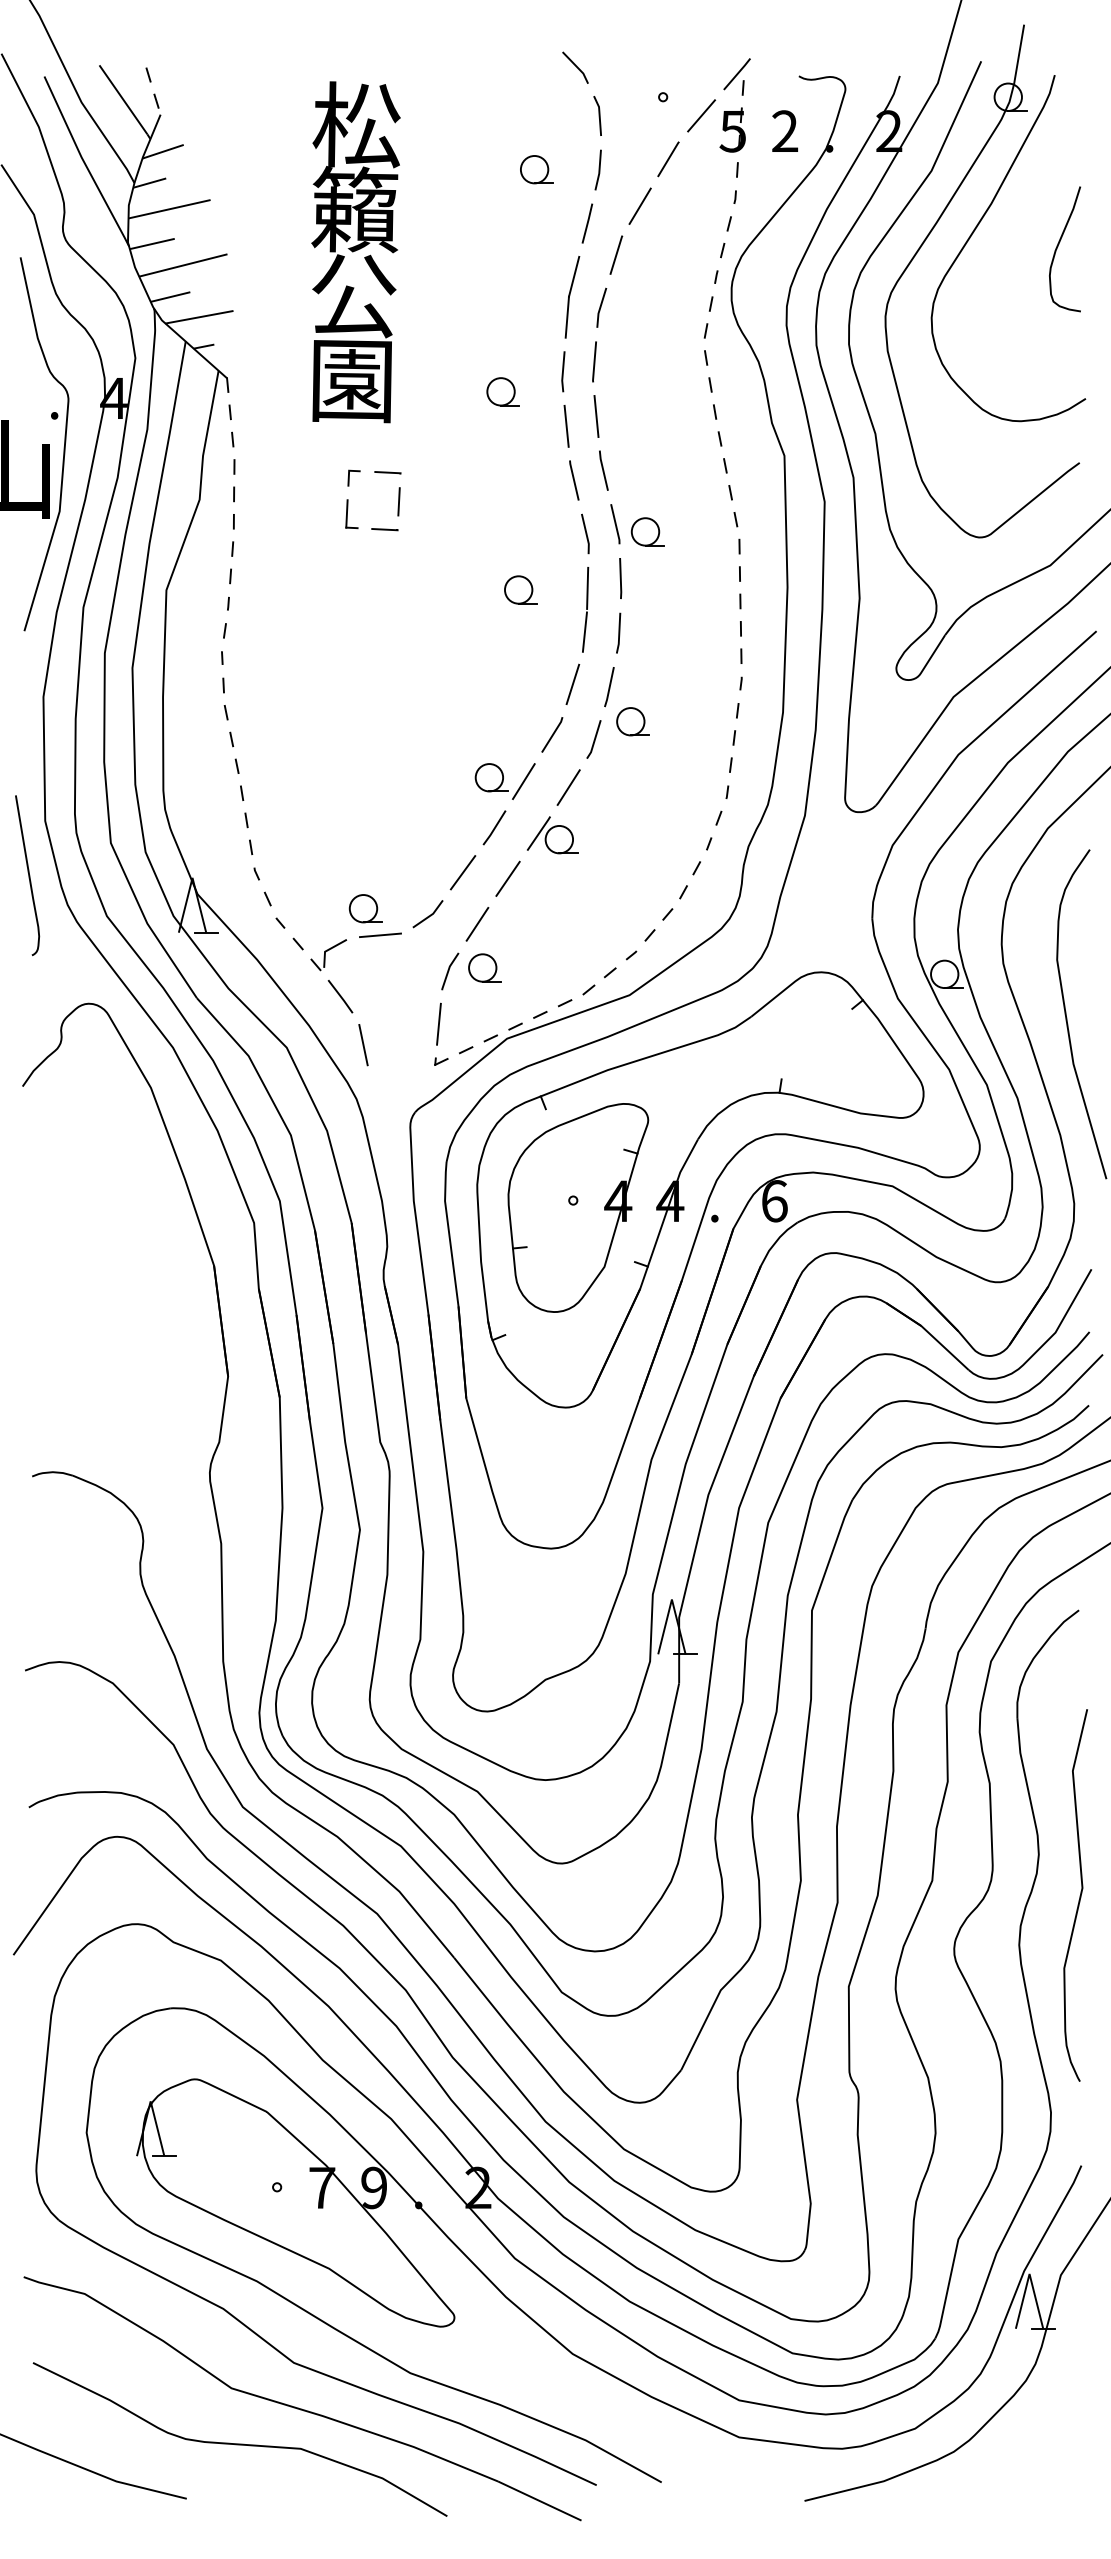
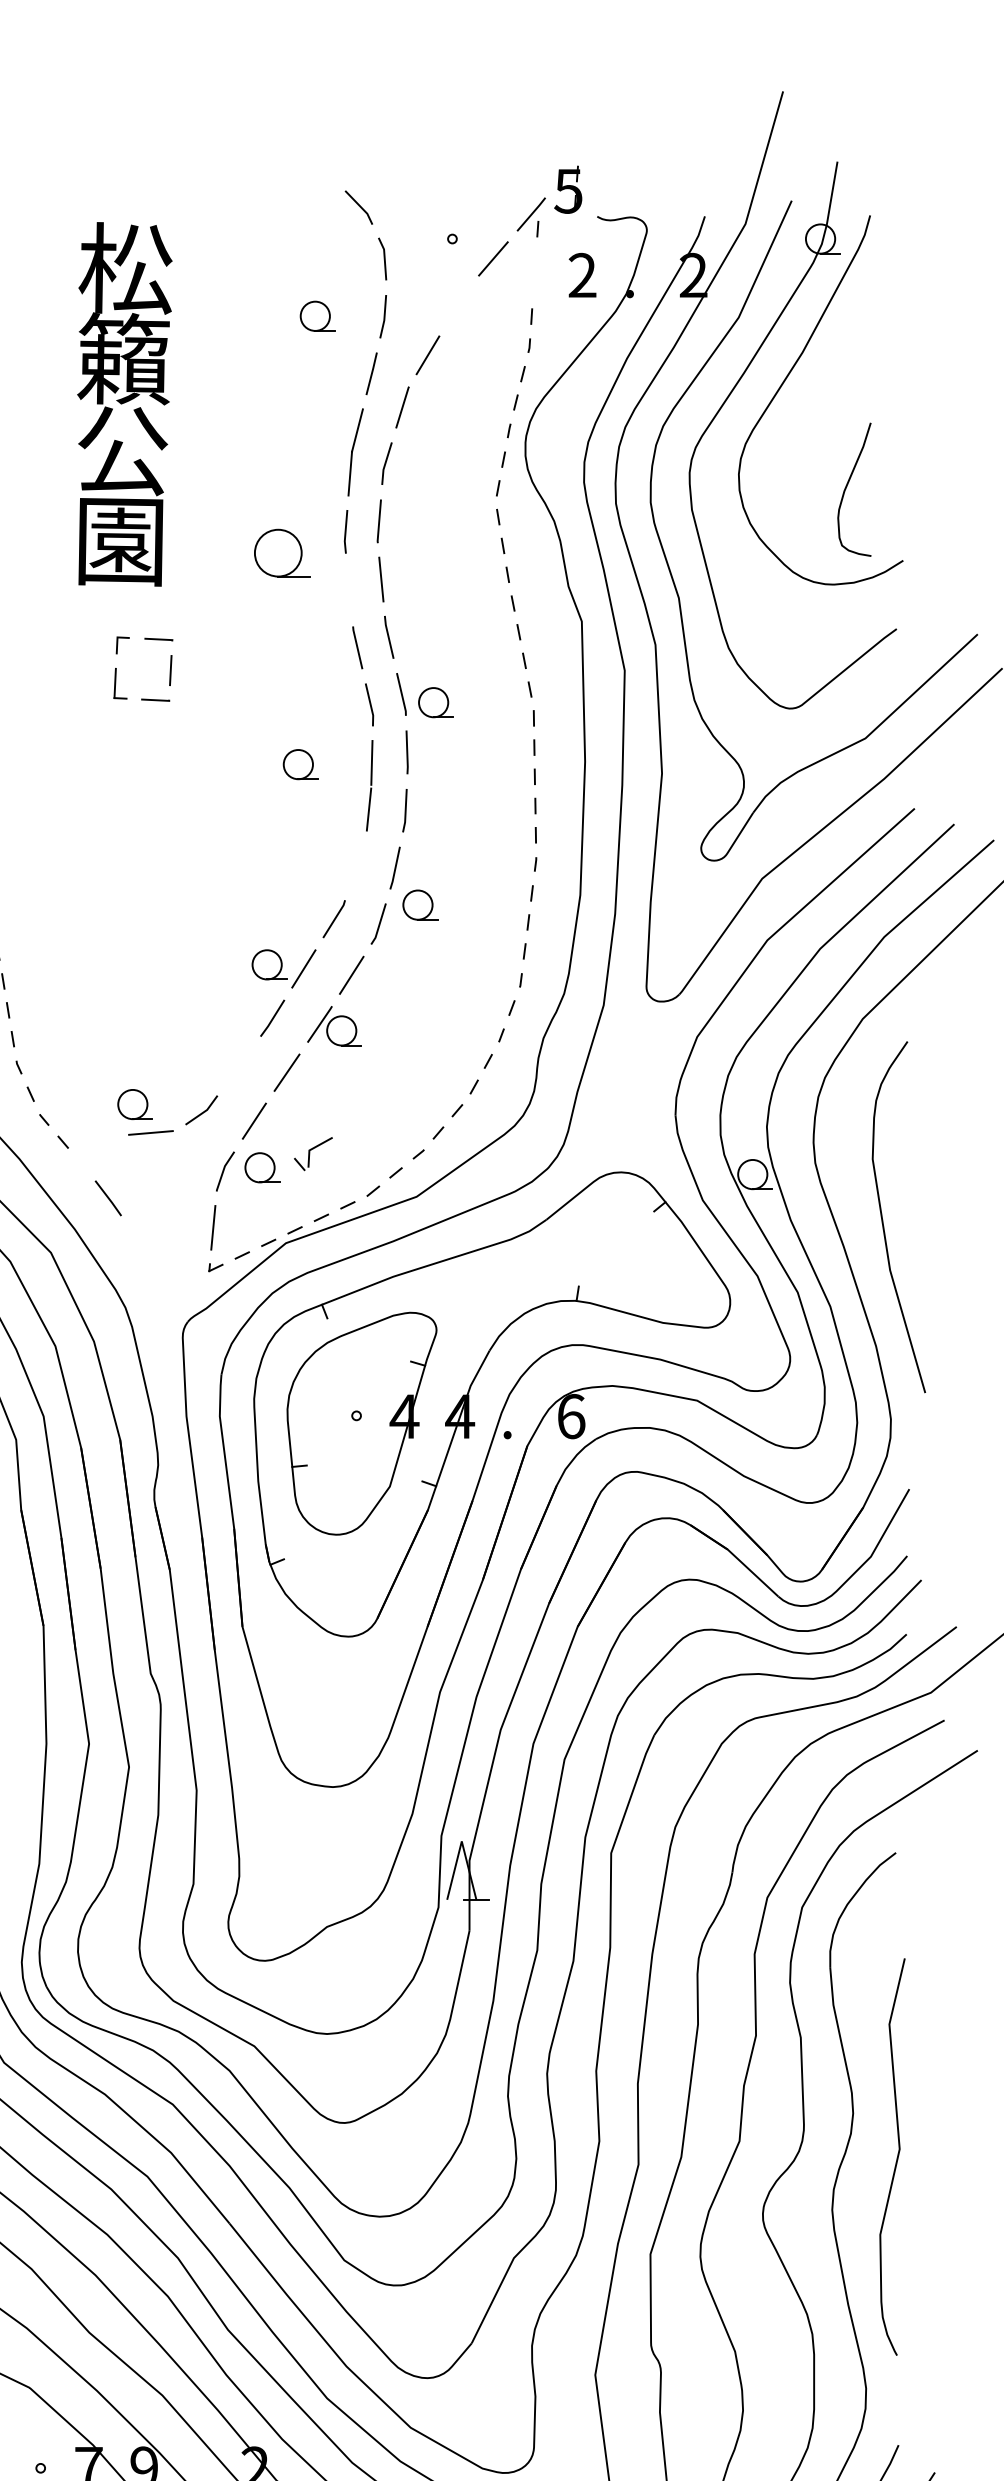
part: (732, 129) -> (568, 189), moved
line: (668, 159) -> (458, 305), removed
curve: (1058, 246) -> (847, 486), moved
part: (502, 391) -> (281, 552), size x1.6
line: (566, 425) -> (349, 589), removed
line: (572, 684) -> (355, 865), removed
line: (462, 872) -> (238, 1065), removed
part: (328, 955) -> (313, 1154), moved
line: (363, 1045) -> (132, 1250), removed

